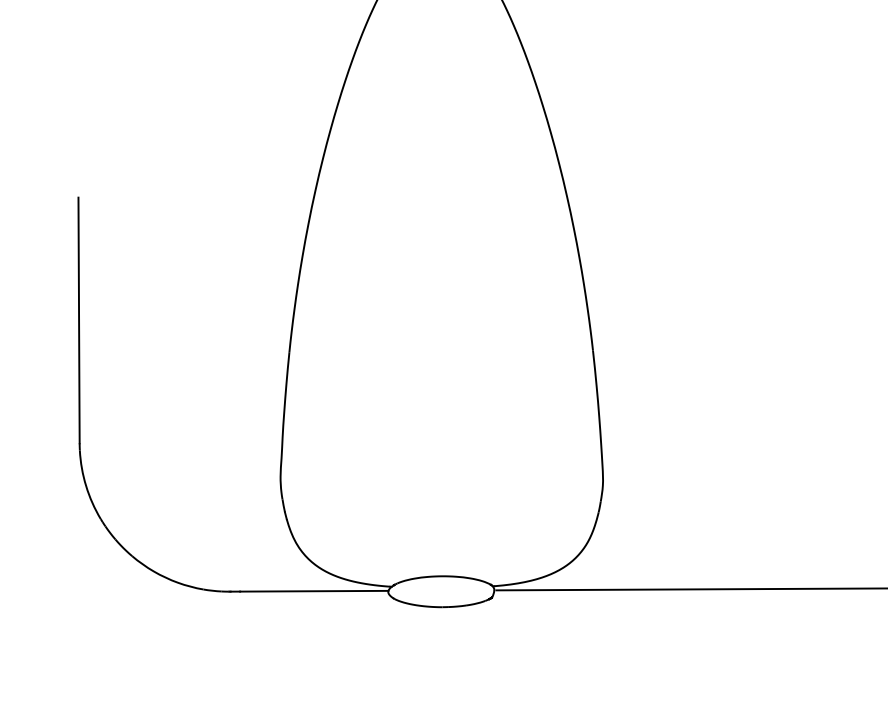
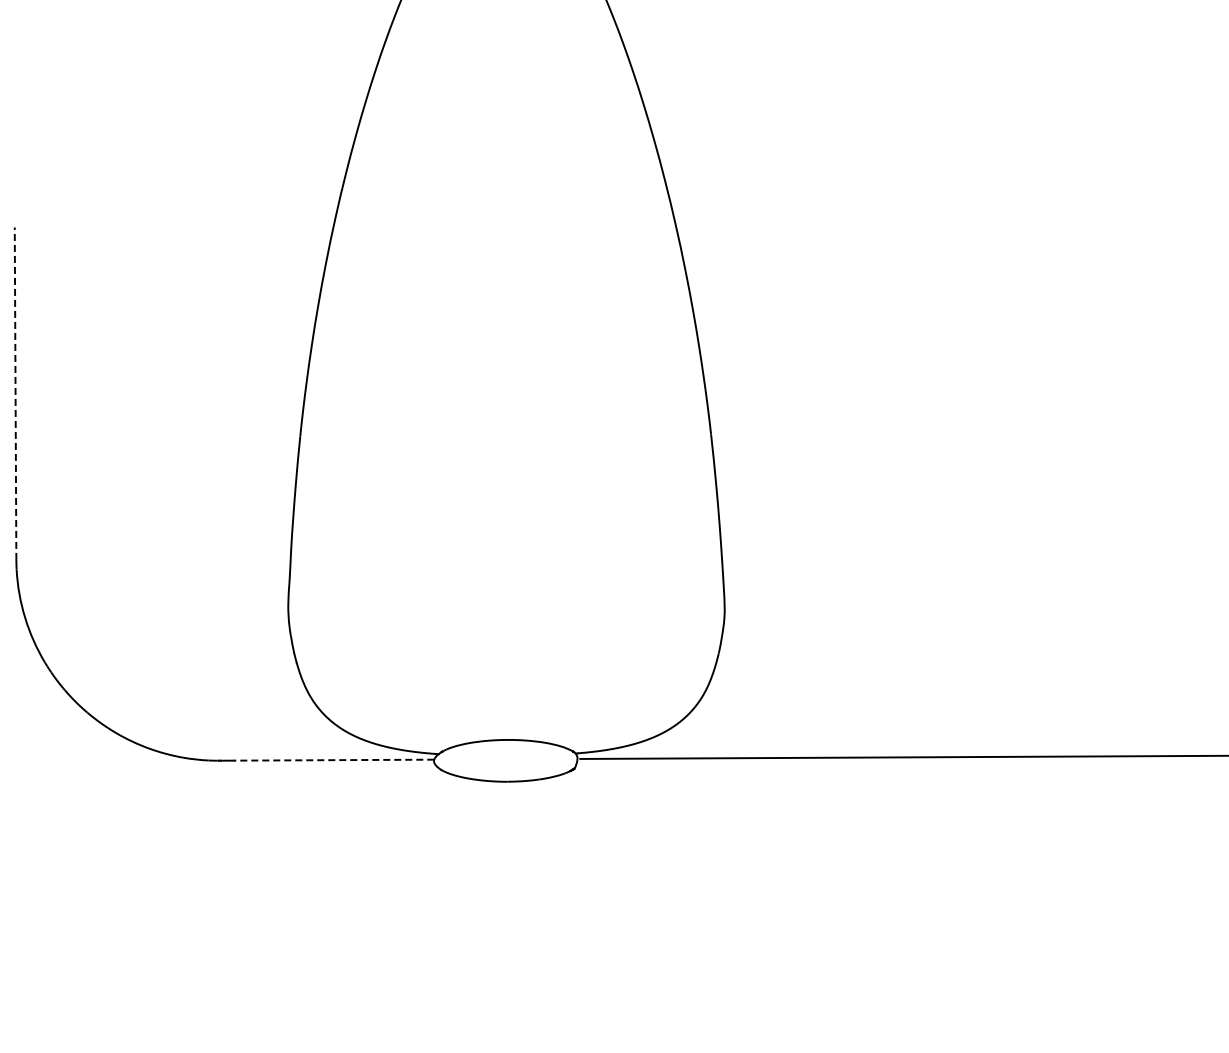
line: (79, 320) -> (15, 393), solid -> dashed
line: (313, 591) -> (333, 760), solid -> dashed

